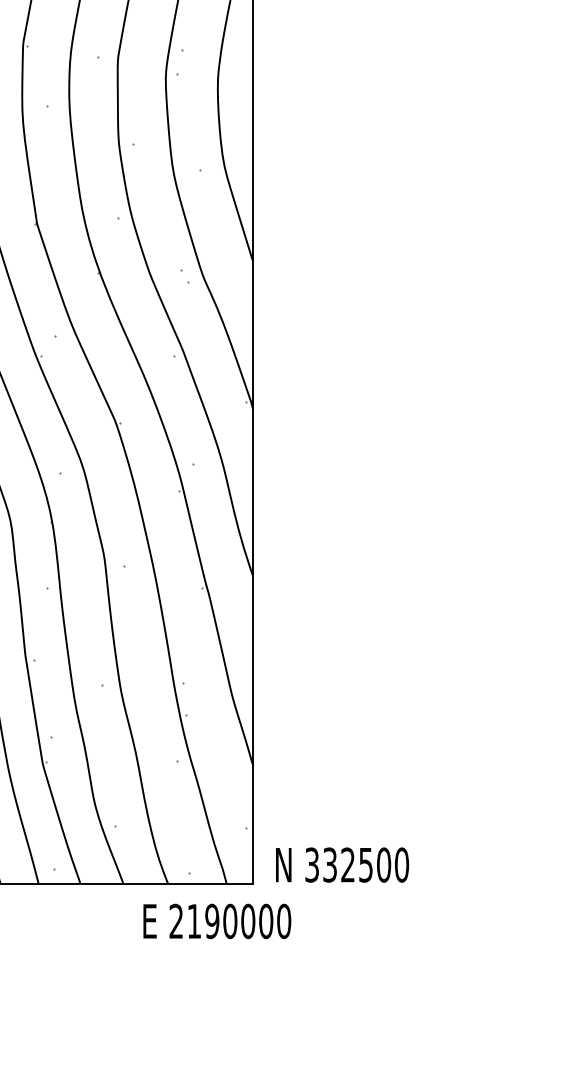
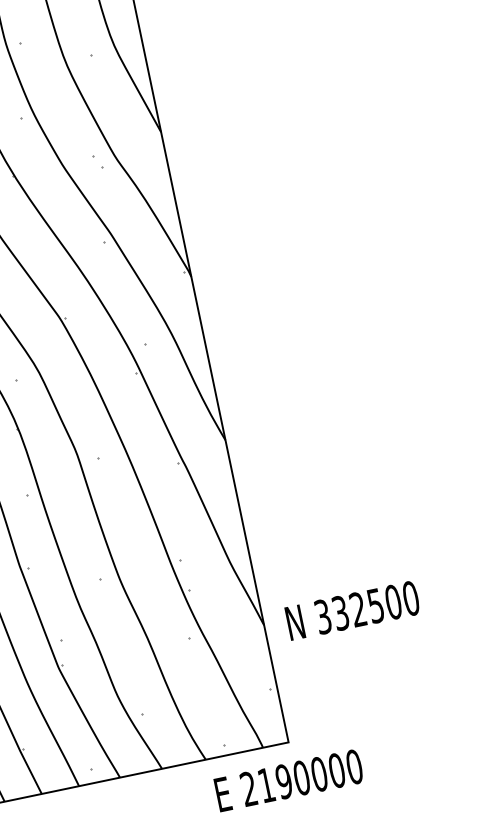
text: (342, 864) -> (352, 610), moved
text: (217, 921) -> (289, 780), moved

